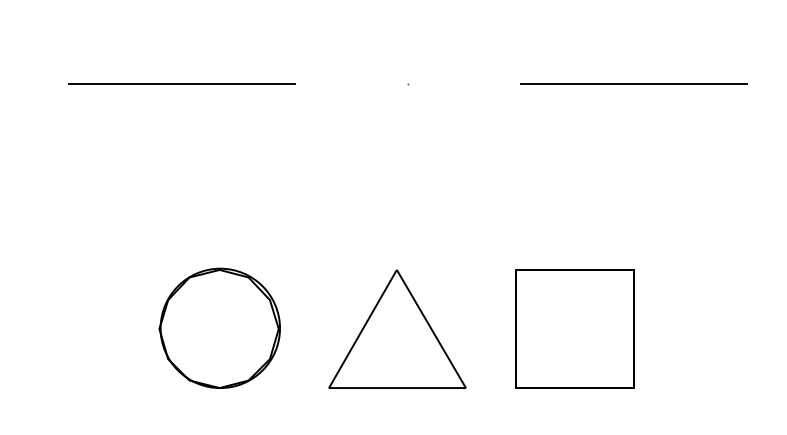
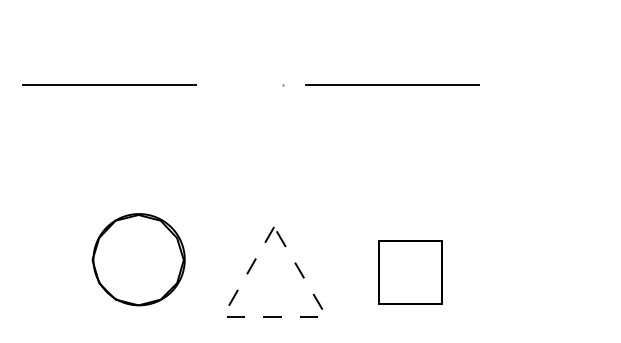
line: (633, 83) -> (392, 84), moved
part: (219, 328) -> (138, 259), moved
part: (575, 328) -> (410, 271), size x0.7
line: (398, 388) -> (275, 317), solid -> dashed

